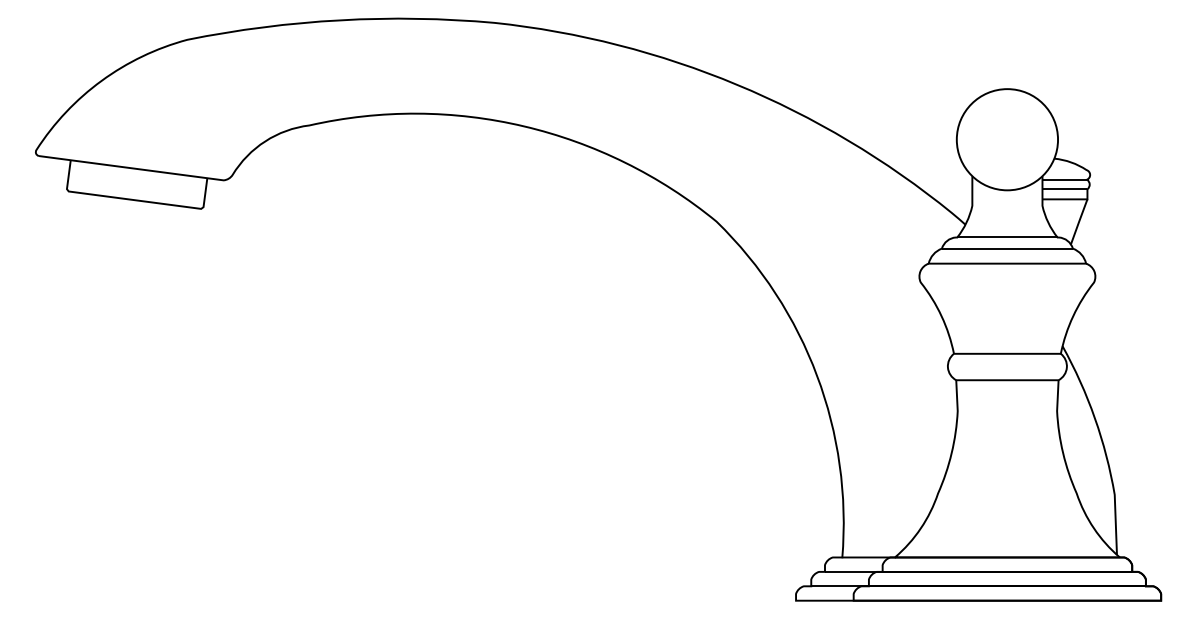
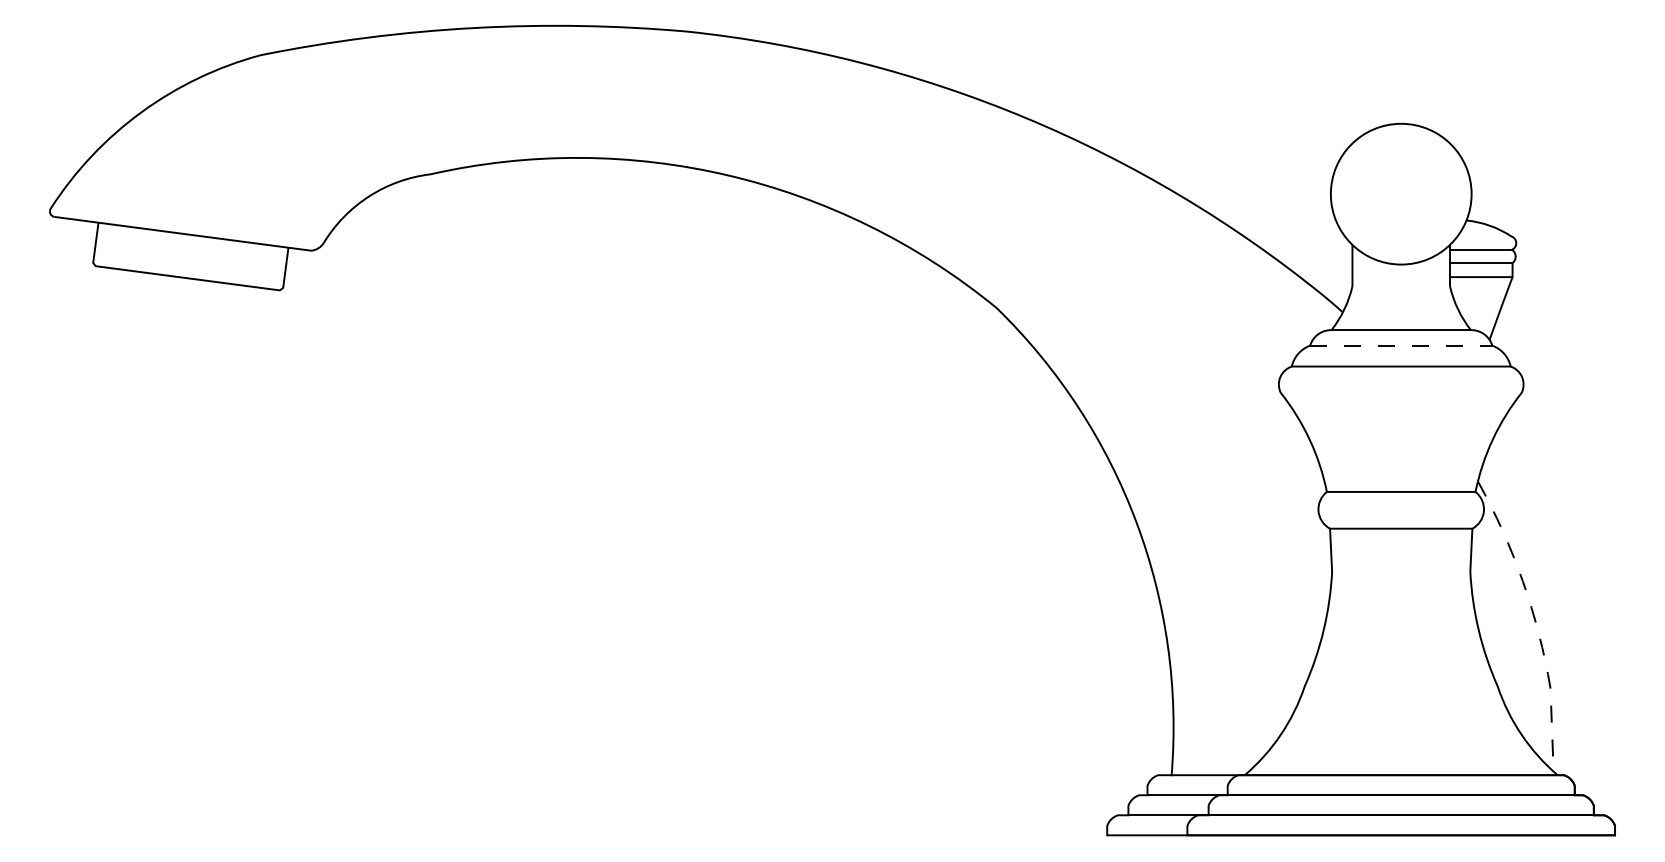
line: (1007, 248) -> (1401, 345), solid -> dashed
line: (1103, 445) -> (1534, 619), solid -> dashed

